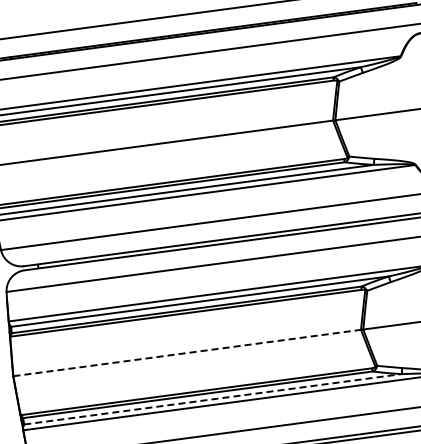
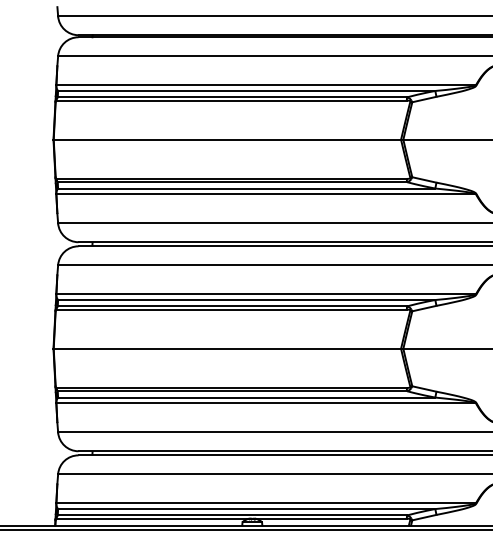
line: (187, 352) -> (227, 348), dashed -> solid
line: (212, 399) -> (246, 397), dashed -> solid

